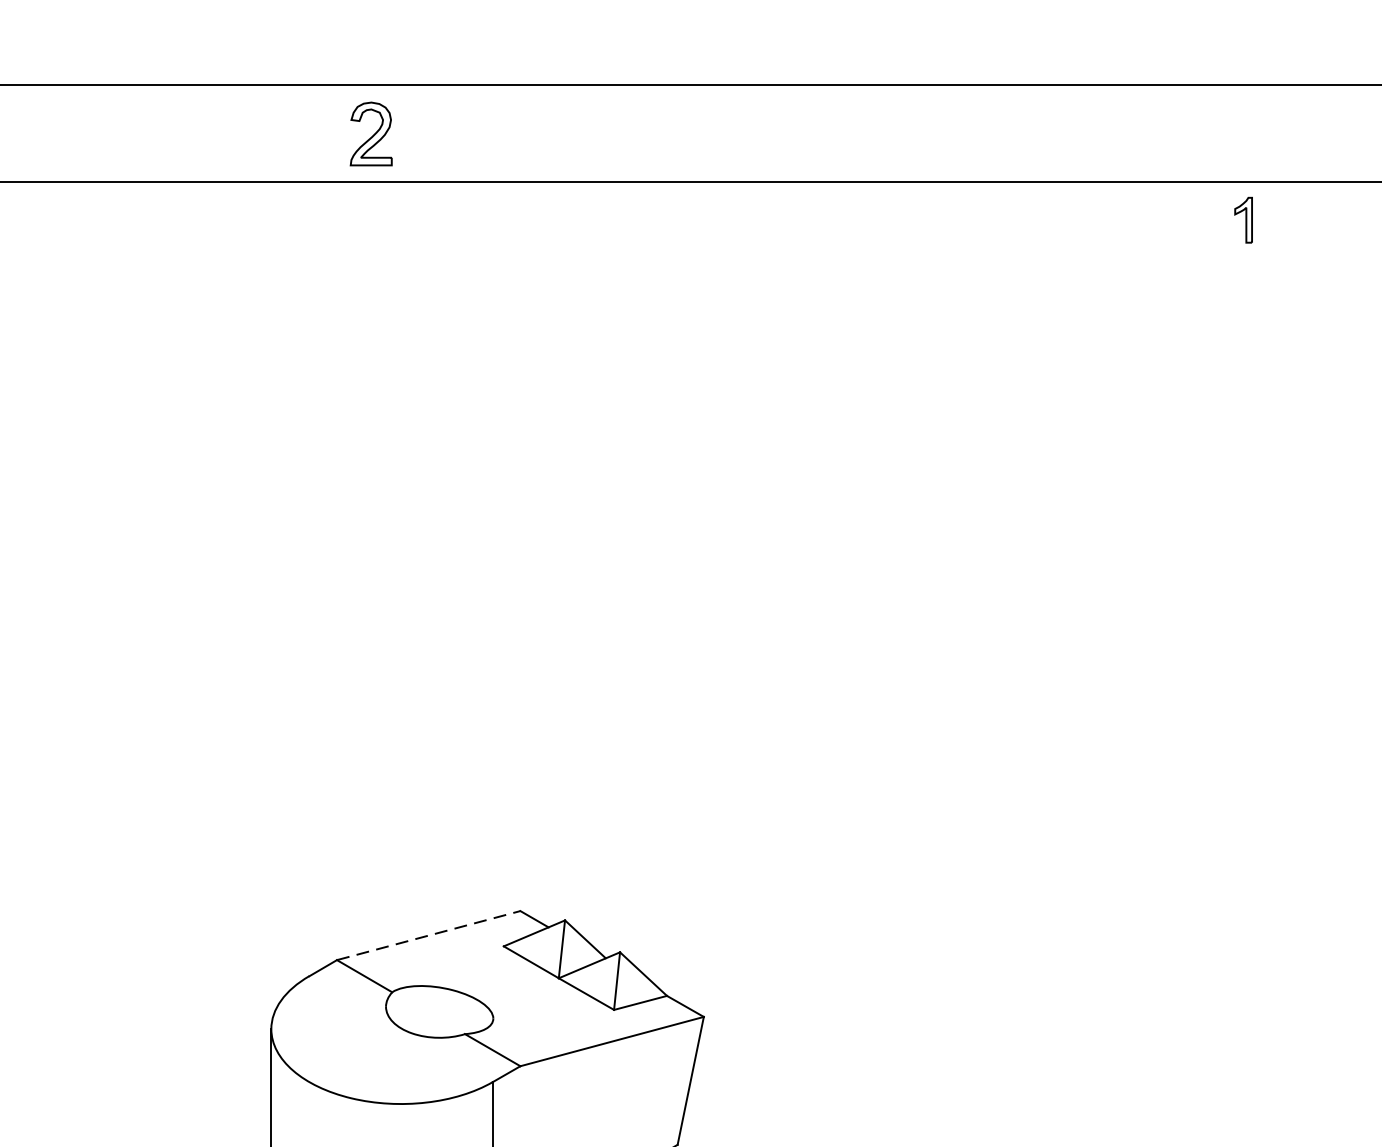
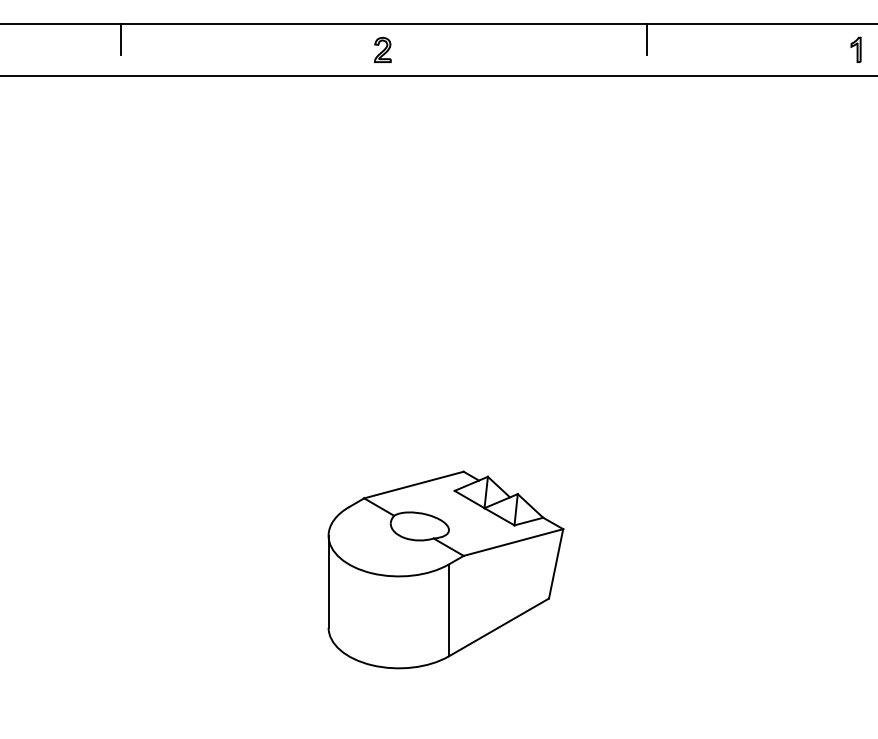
line: (859, 114) -> (647, 39), added
part: (370, 132) -> (382, 49), size x0.71
part: (1242, 219) -> (855, 49), moved
line: (427, 936) -> (413, 485), dashed -> solid

